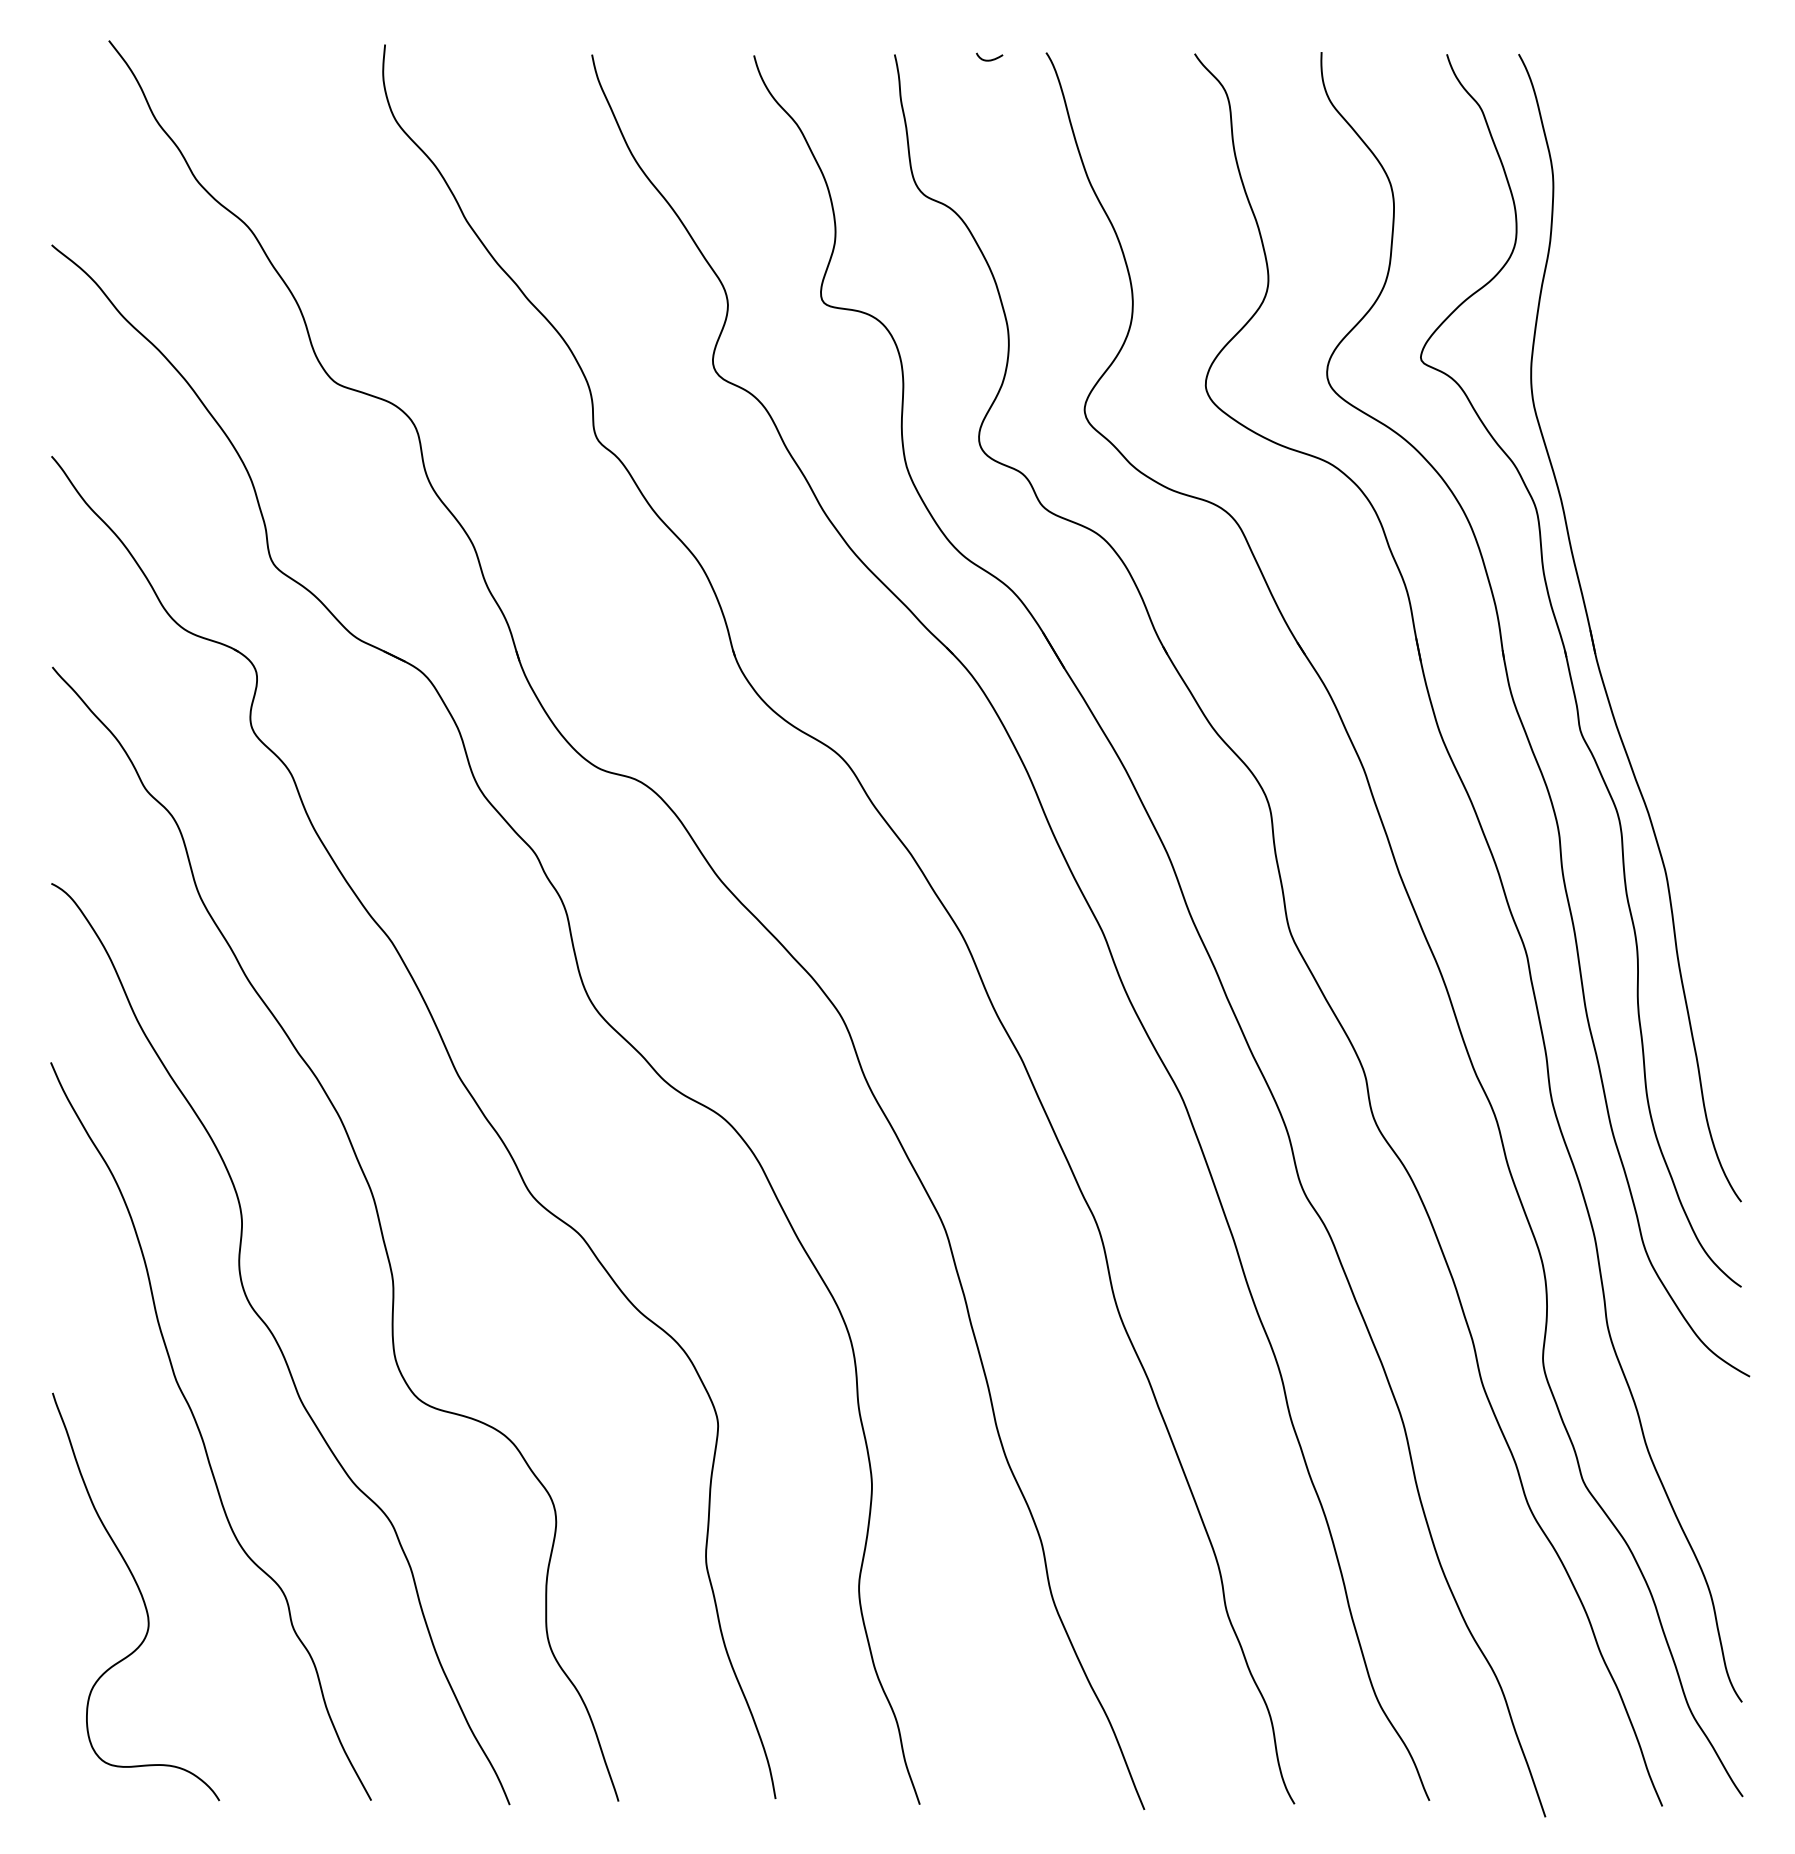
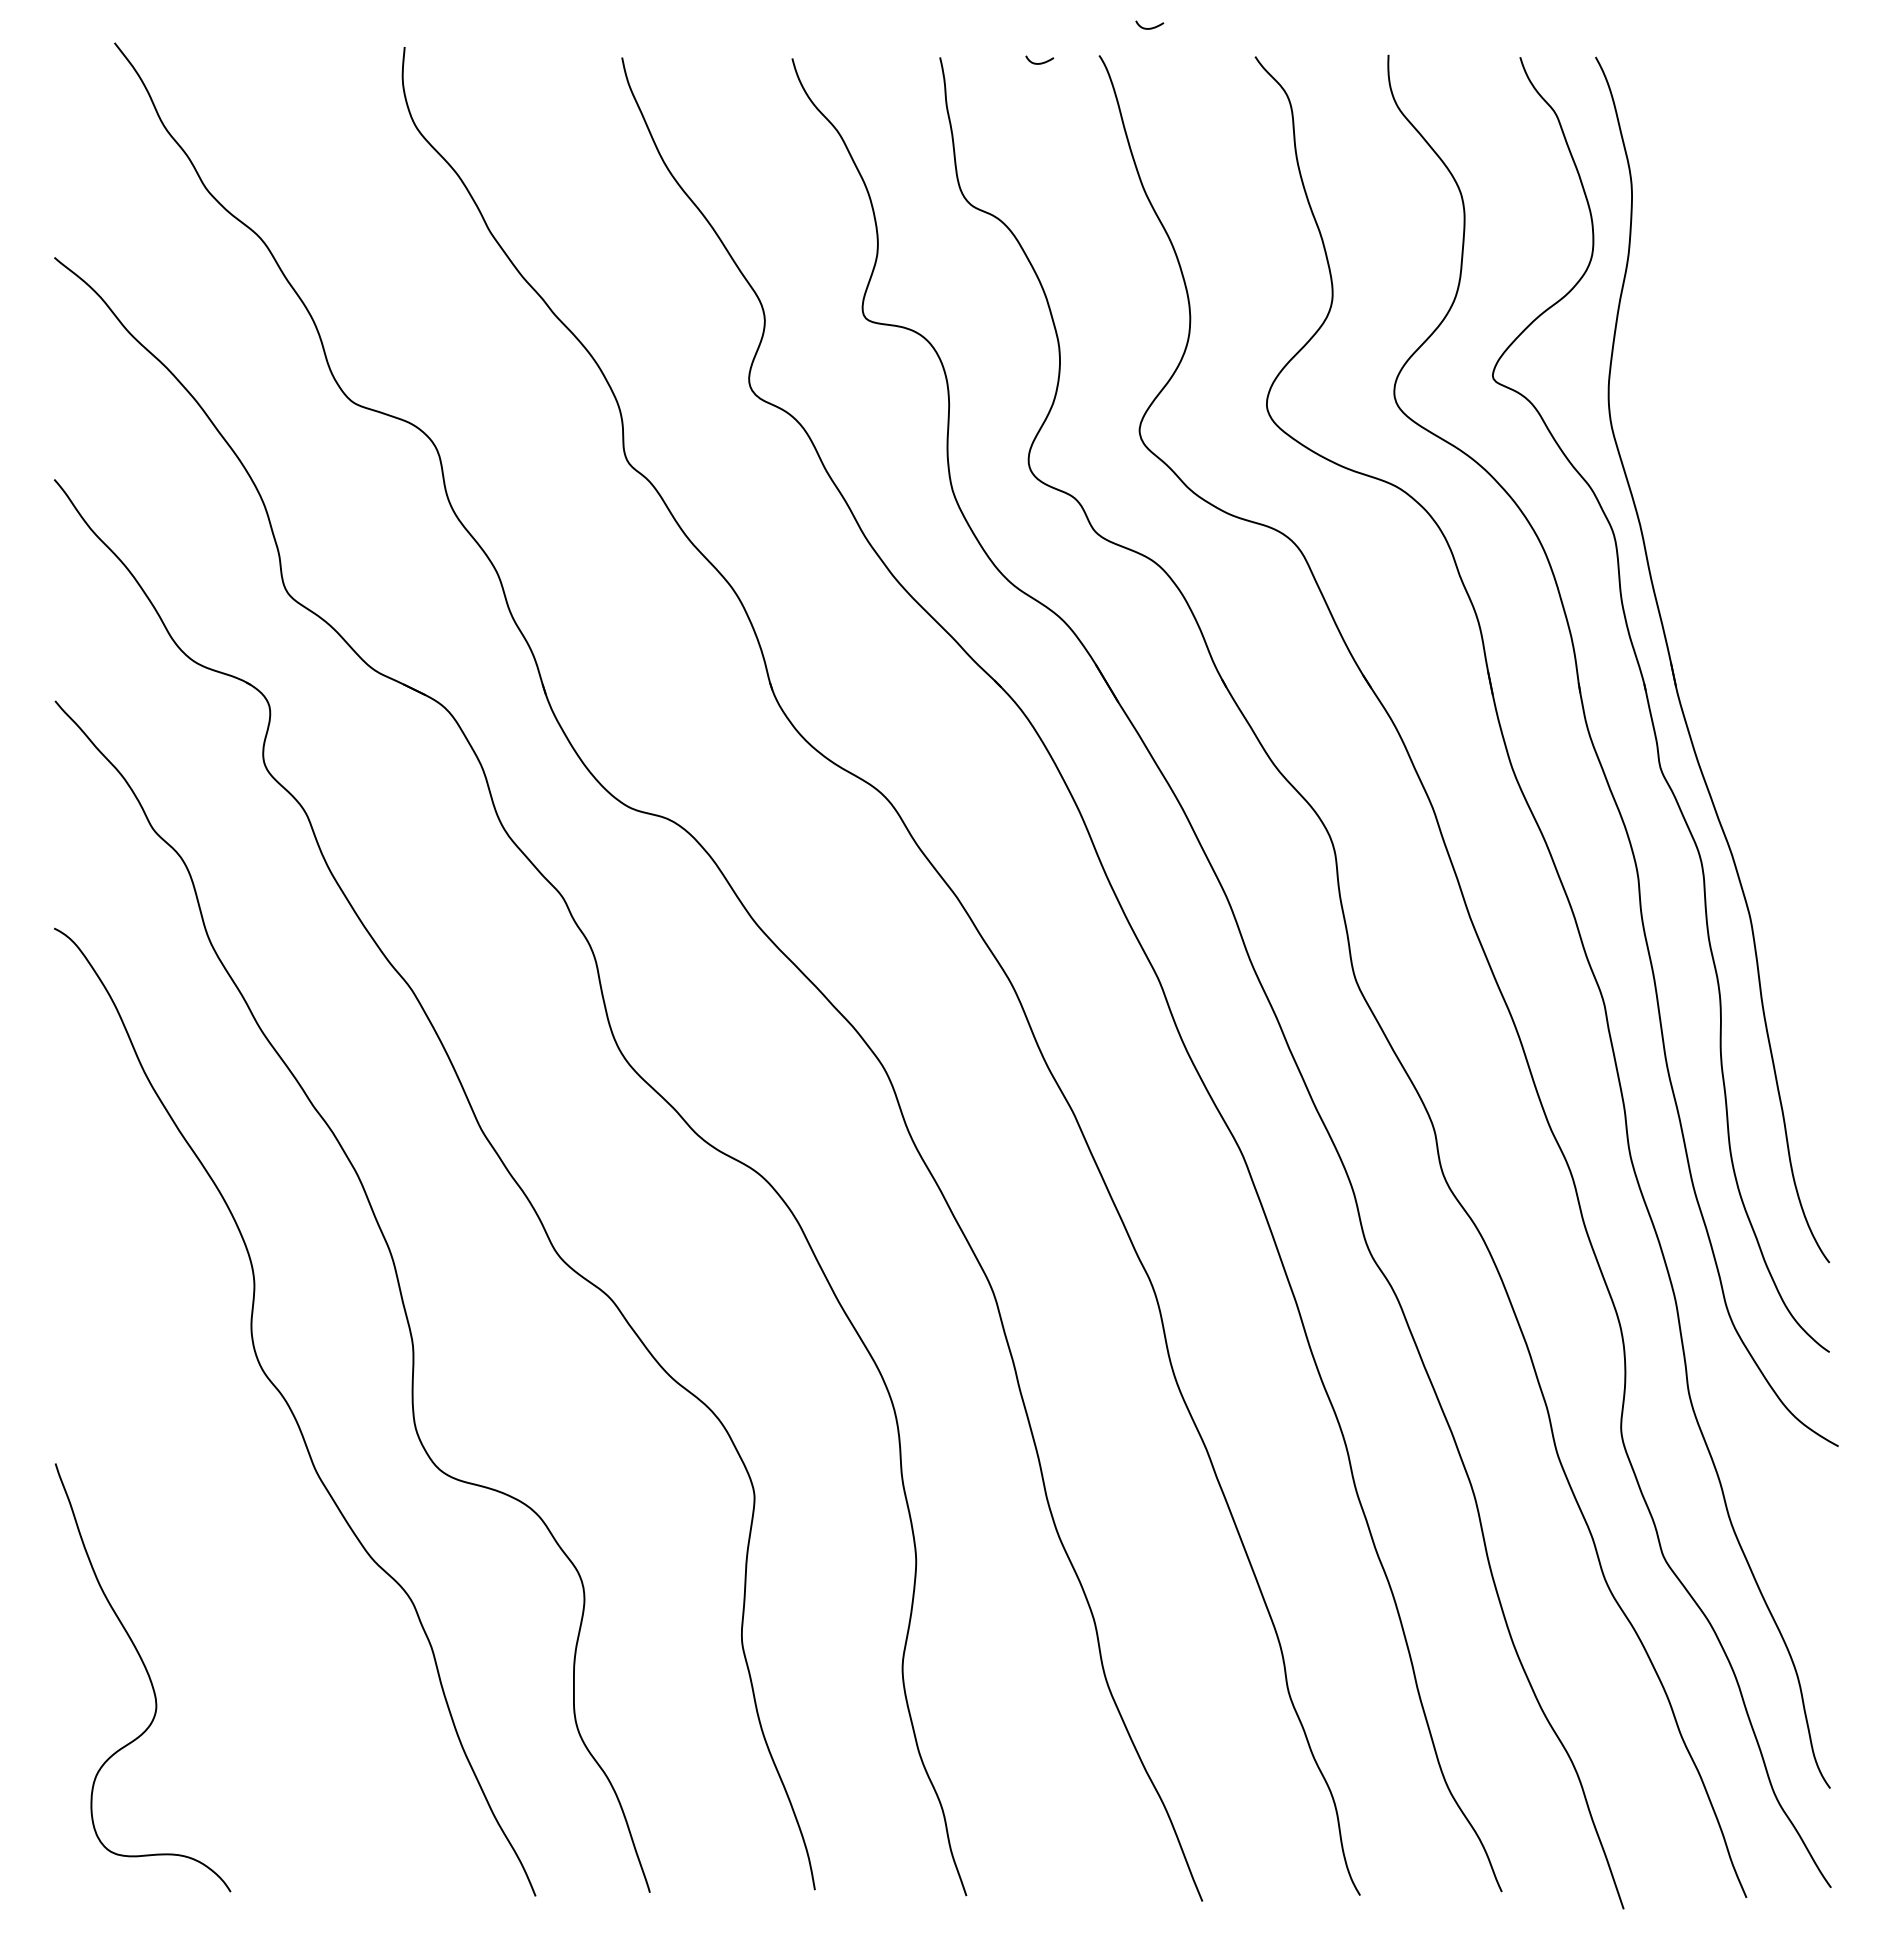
curve: (1094, 26) -> (1149, 27), added
curve: (202, 1434) -> (212, 1507), removed

